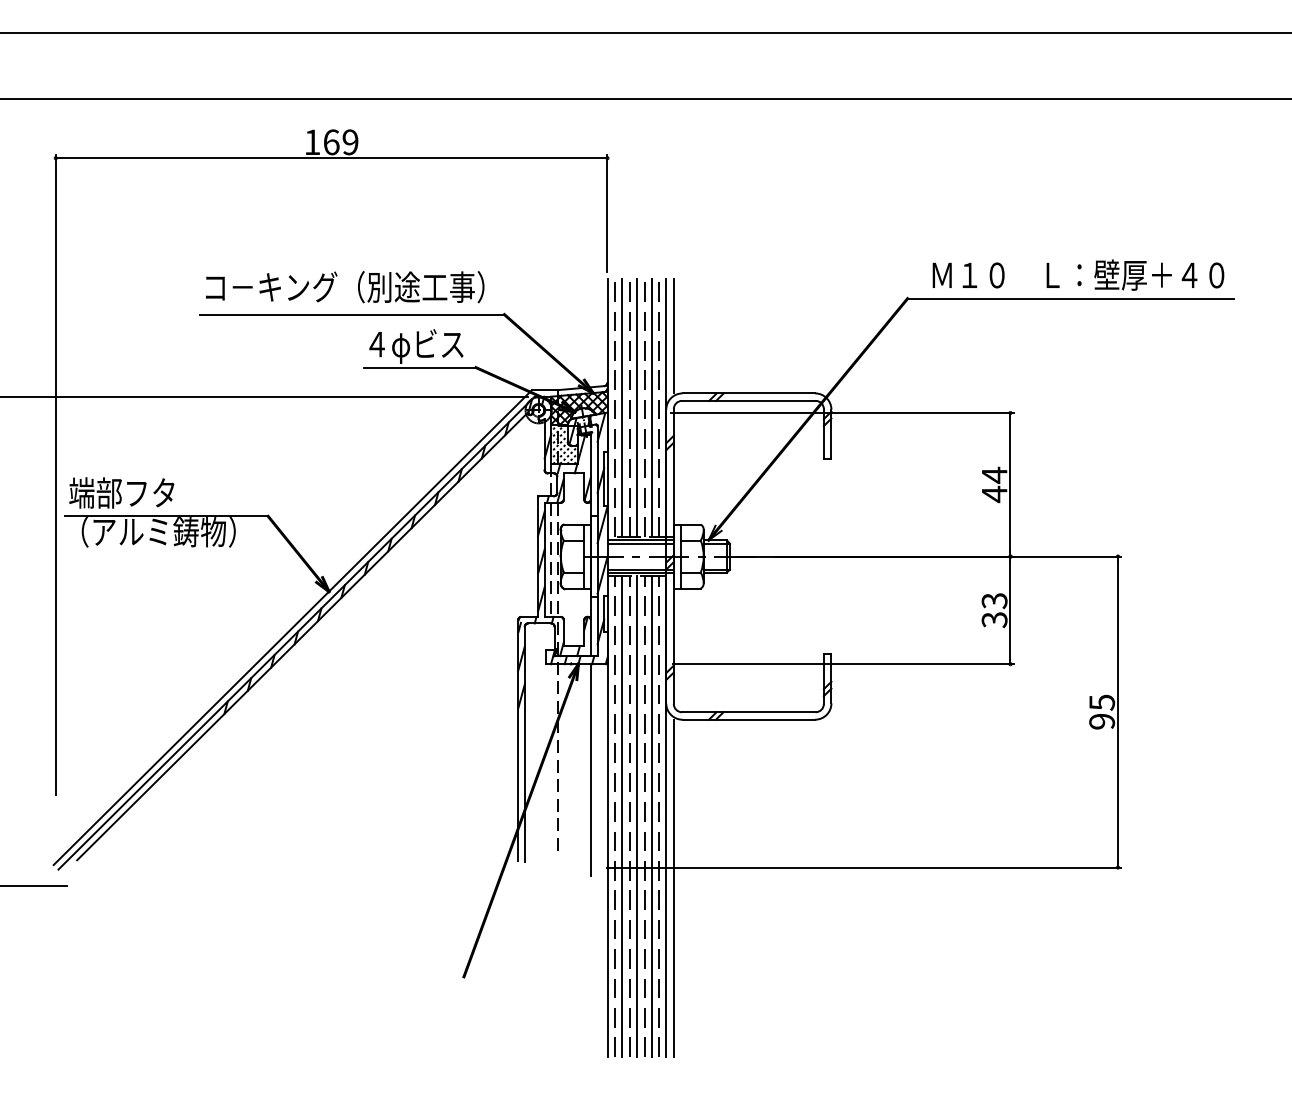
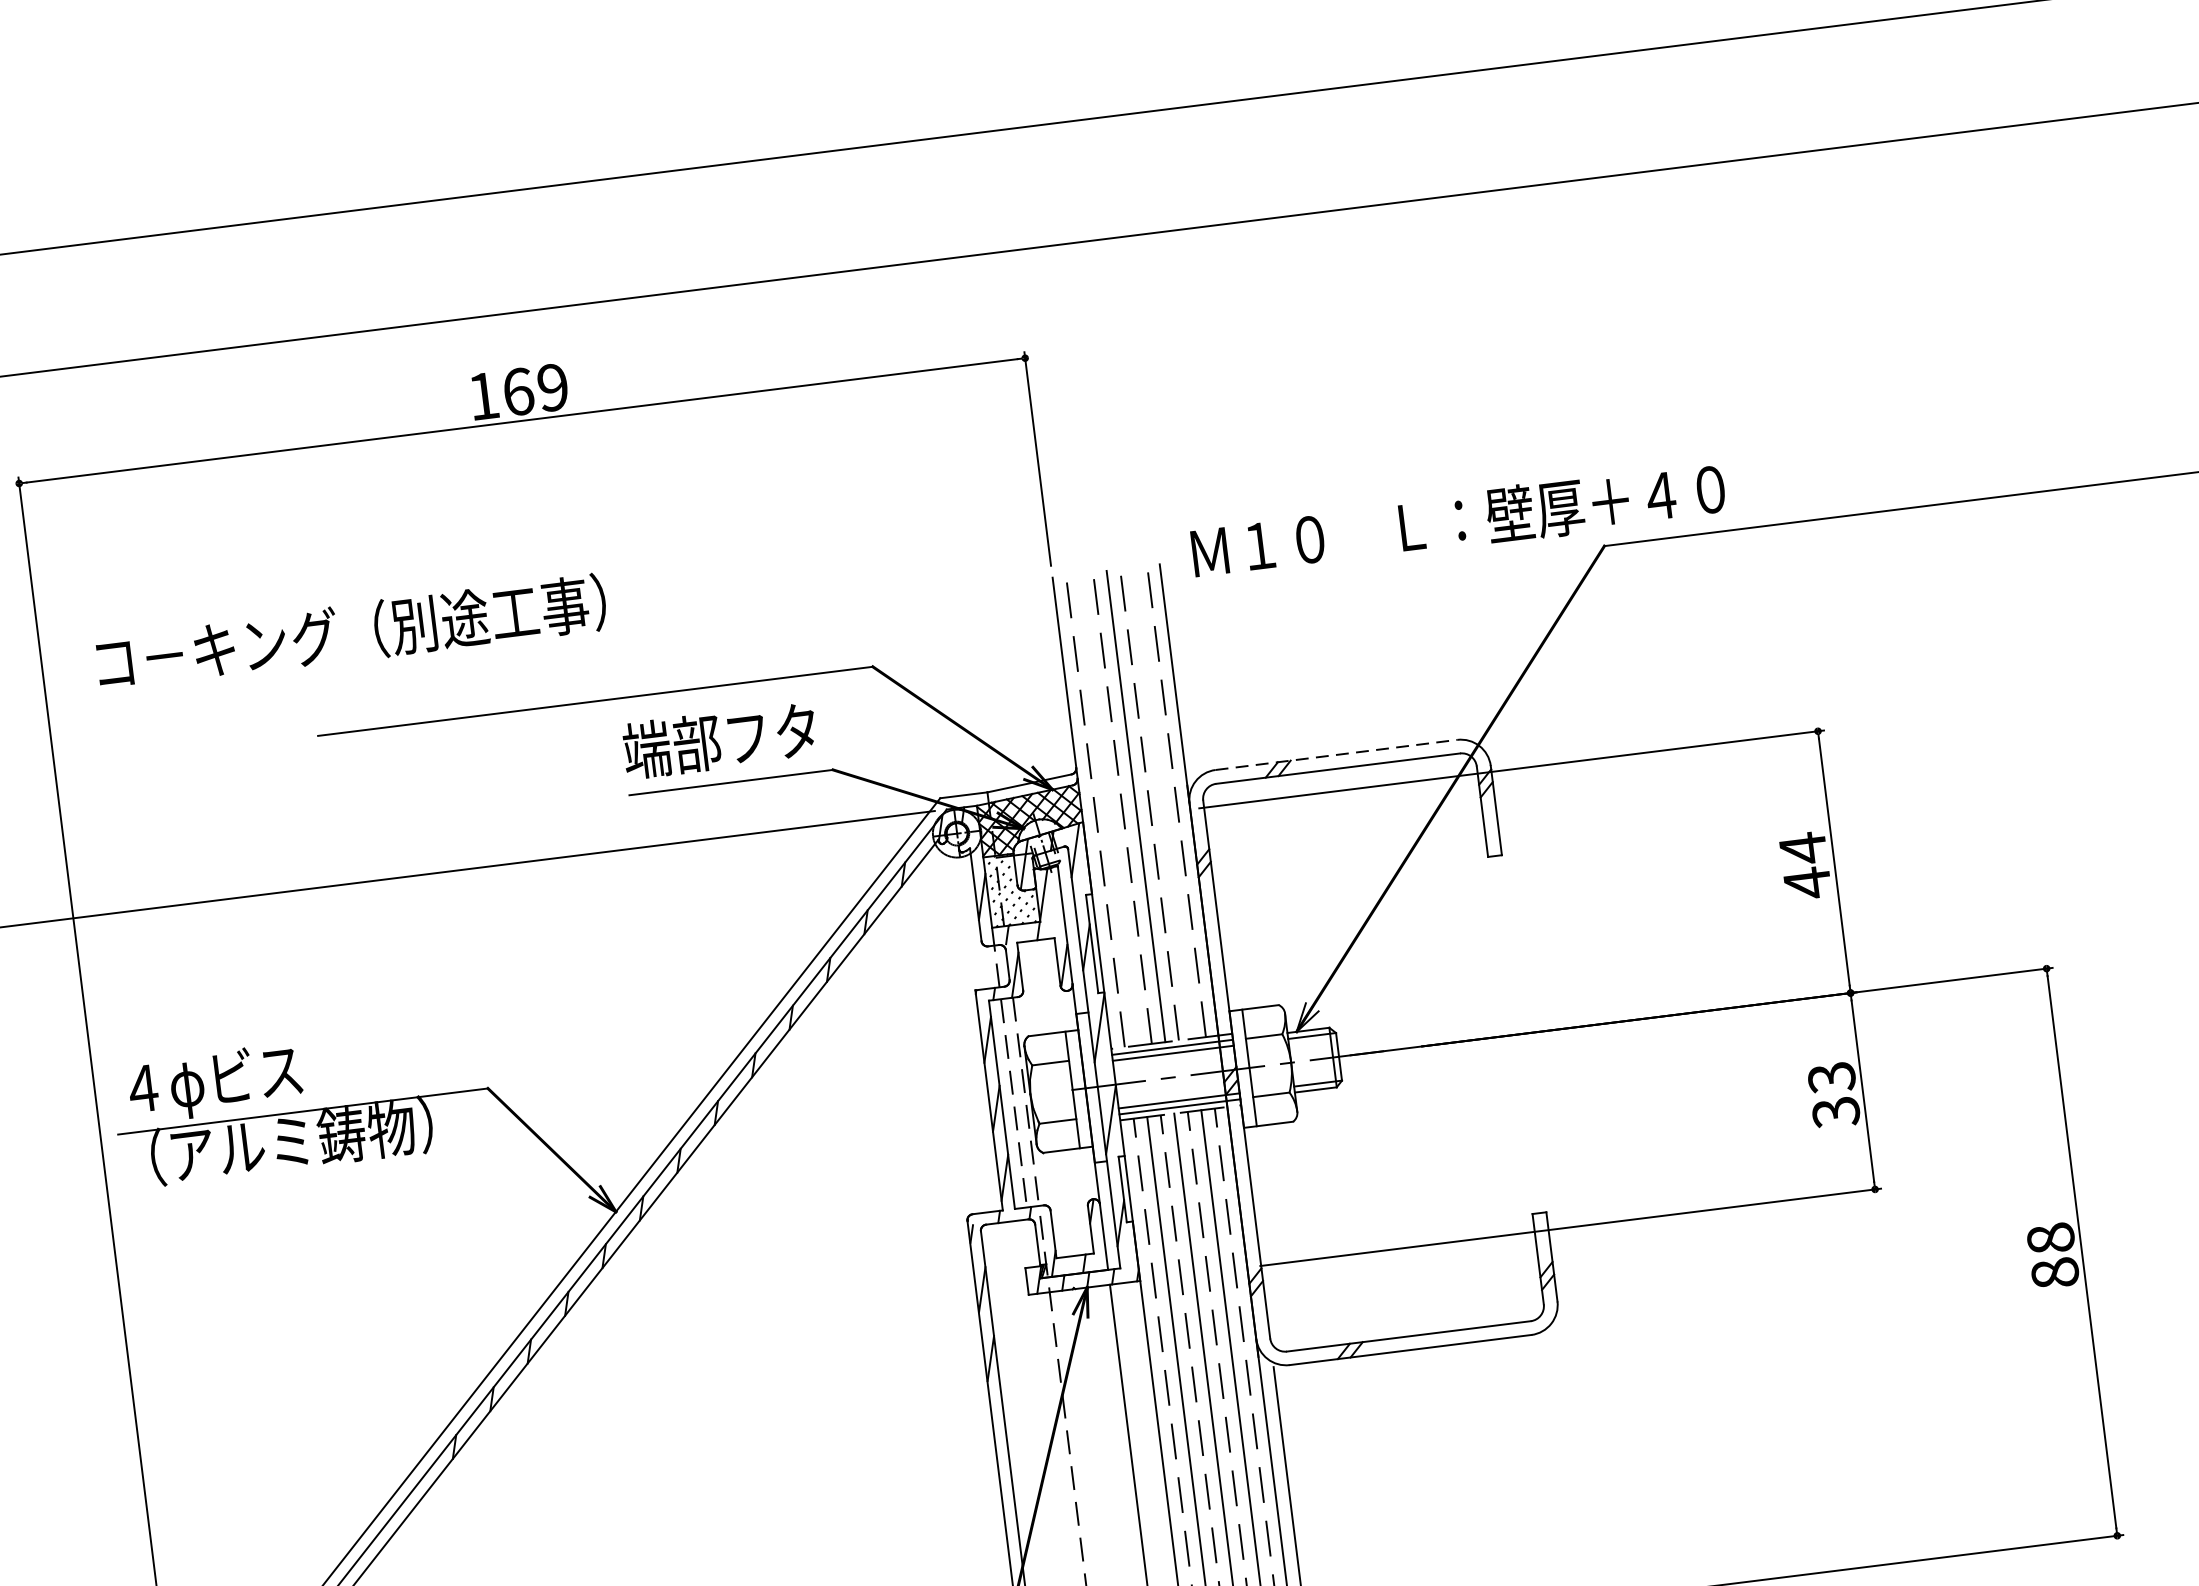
text: (1078, 274) -> (1458, 519), moved
text: (345, 287) -> (352, 633), moved
line: (673, 335) -> (1185, 666), removed
text: (416, 345) -> (719, 743), ４φビス -> 端部フタ
line: (749, 393) -> (1337, 754), solid -> dashed
line: (622, 407) -> (1109, 809), removed
line: (651, 407) -> (1162, 802), removed
text: (121, 494) -> (215, 1081), 端部フタ -> ４φビス
text: (1102, 711) -> (2053, 1254), 95 -> 88

